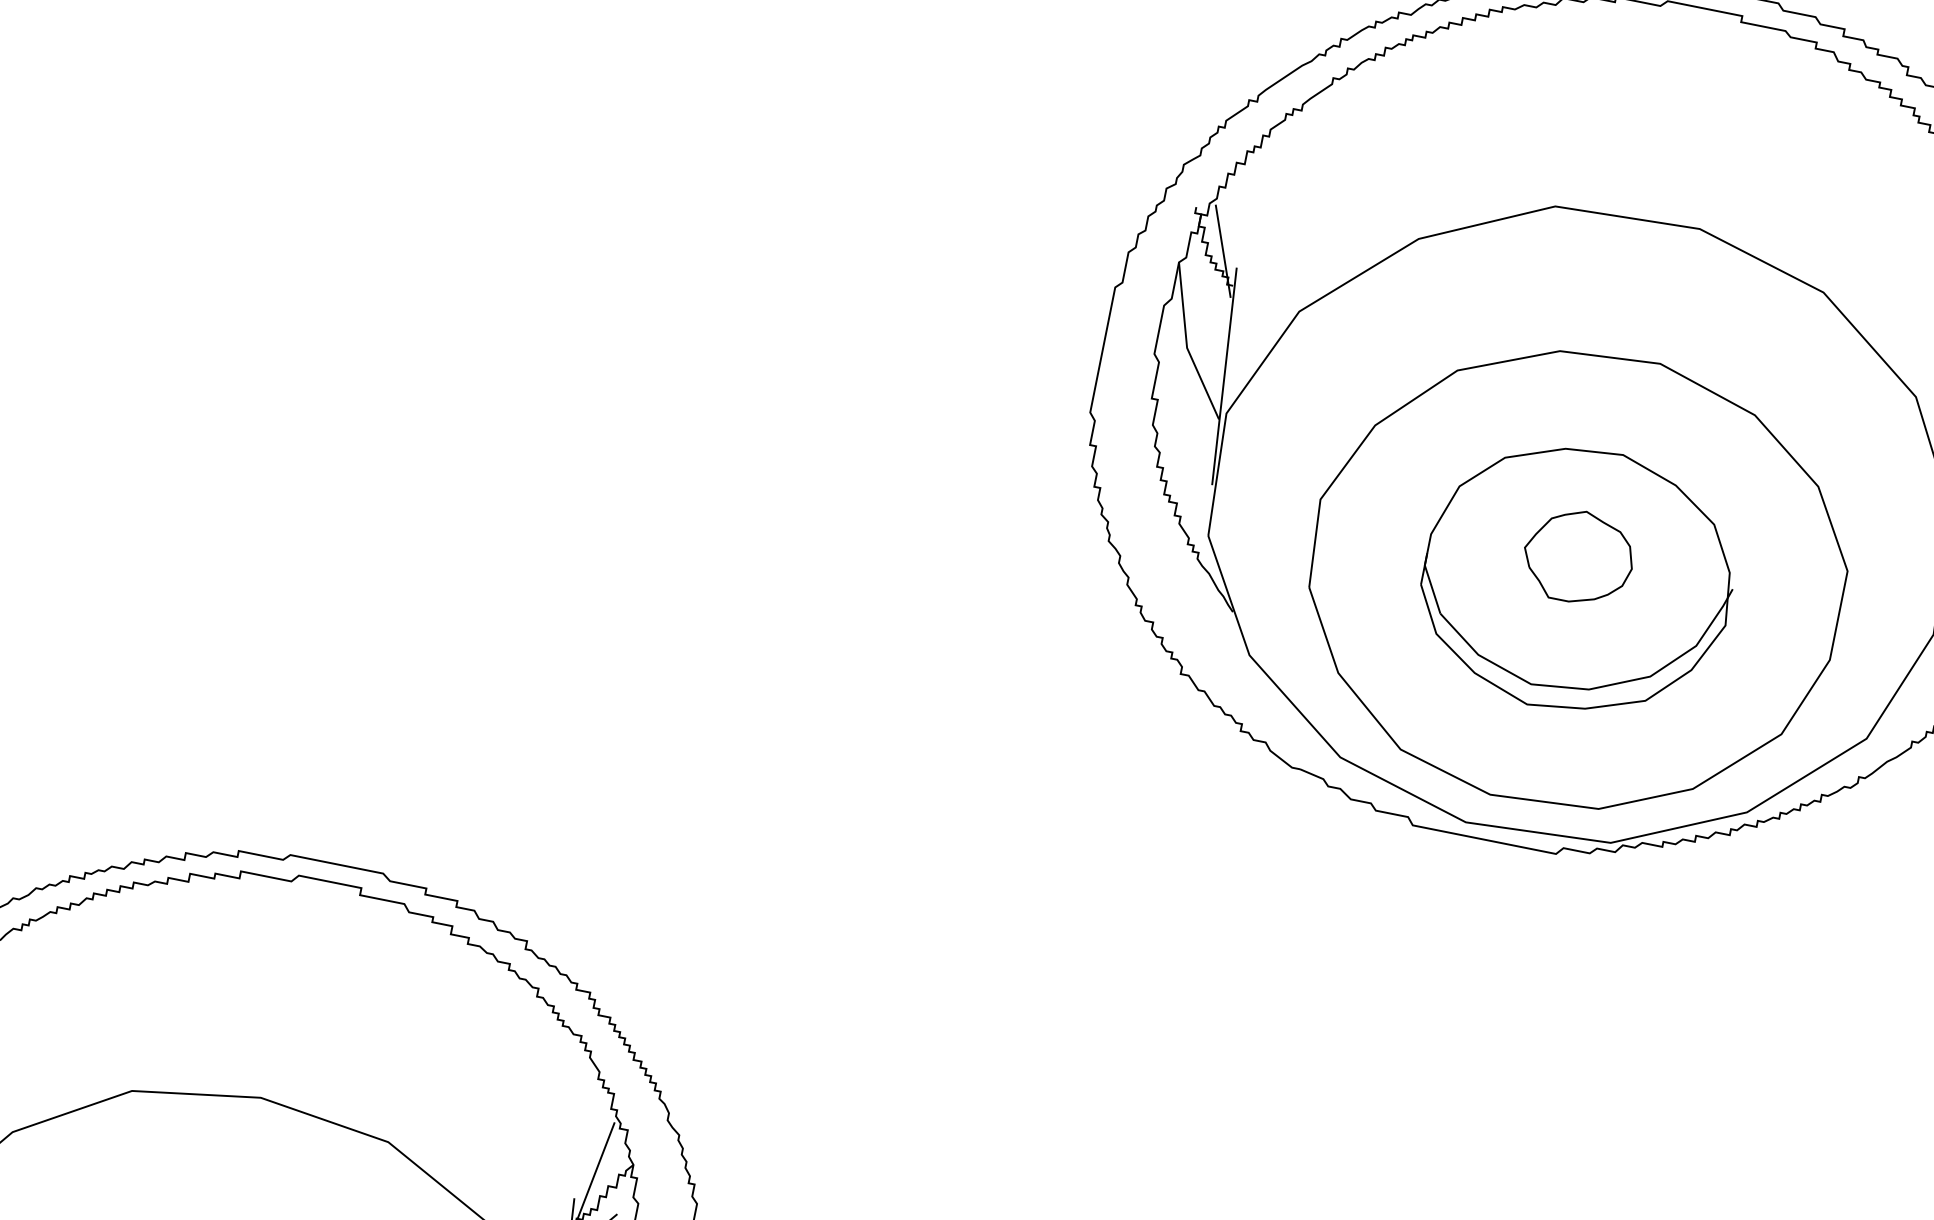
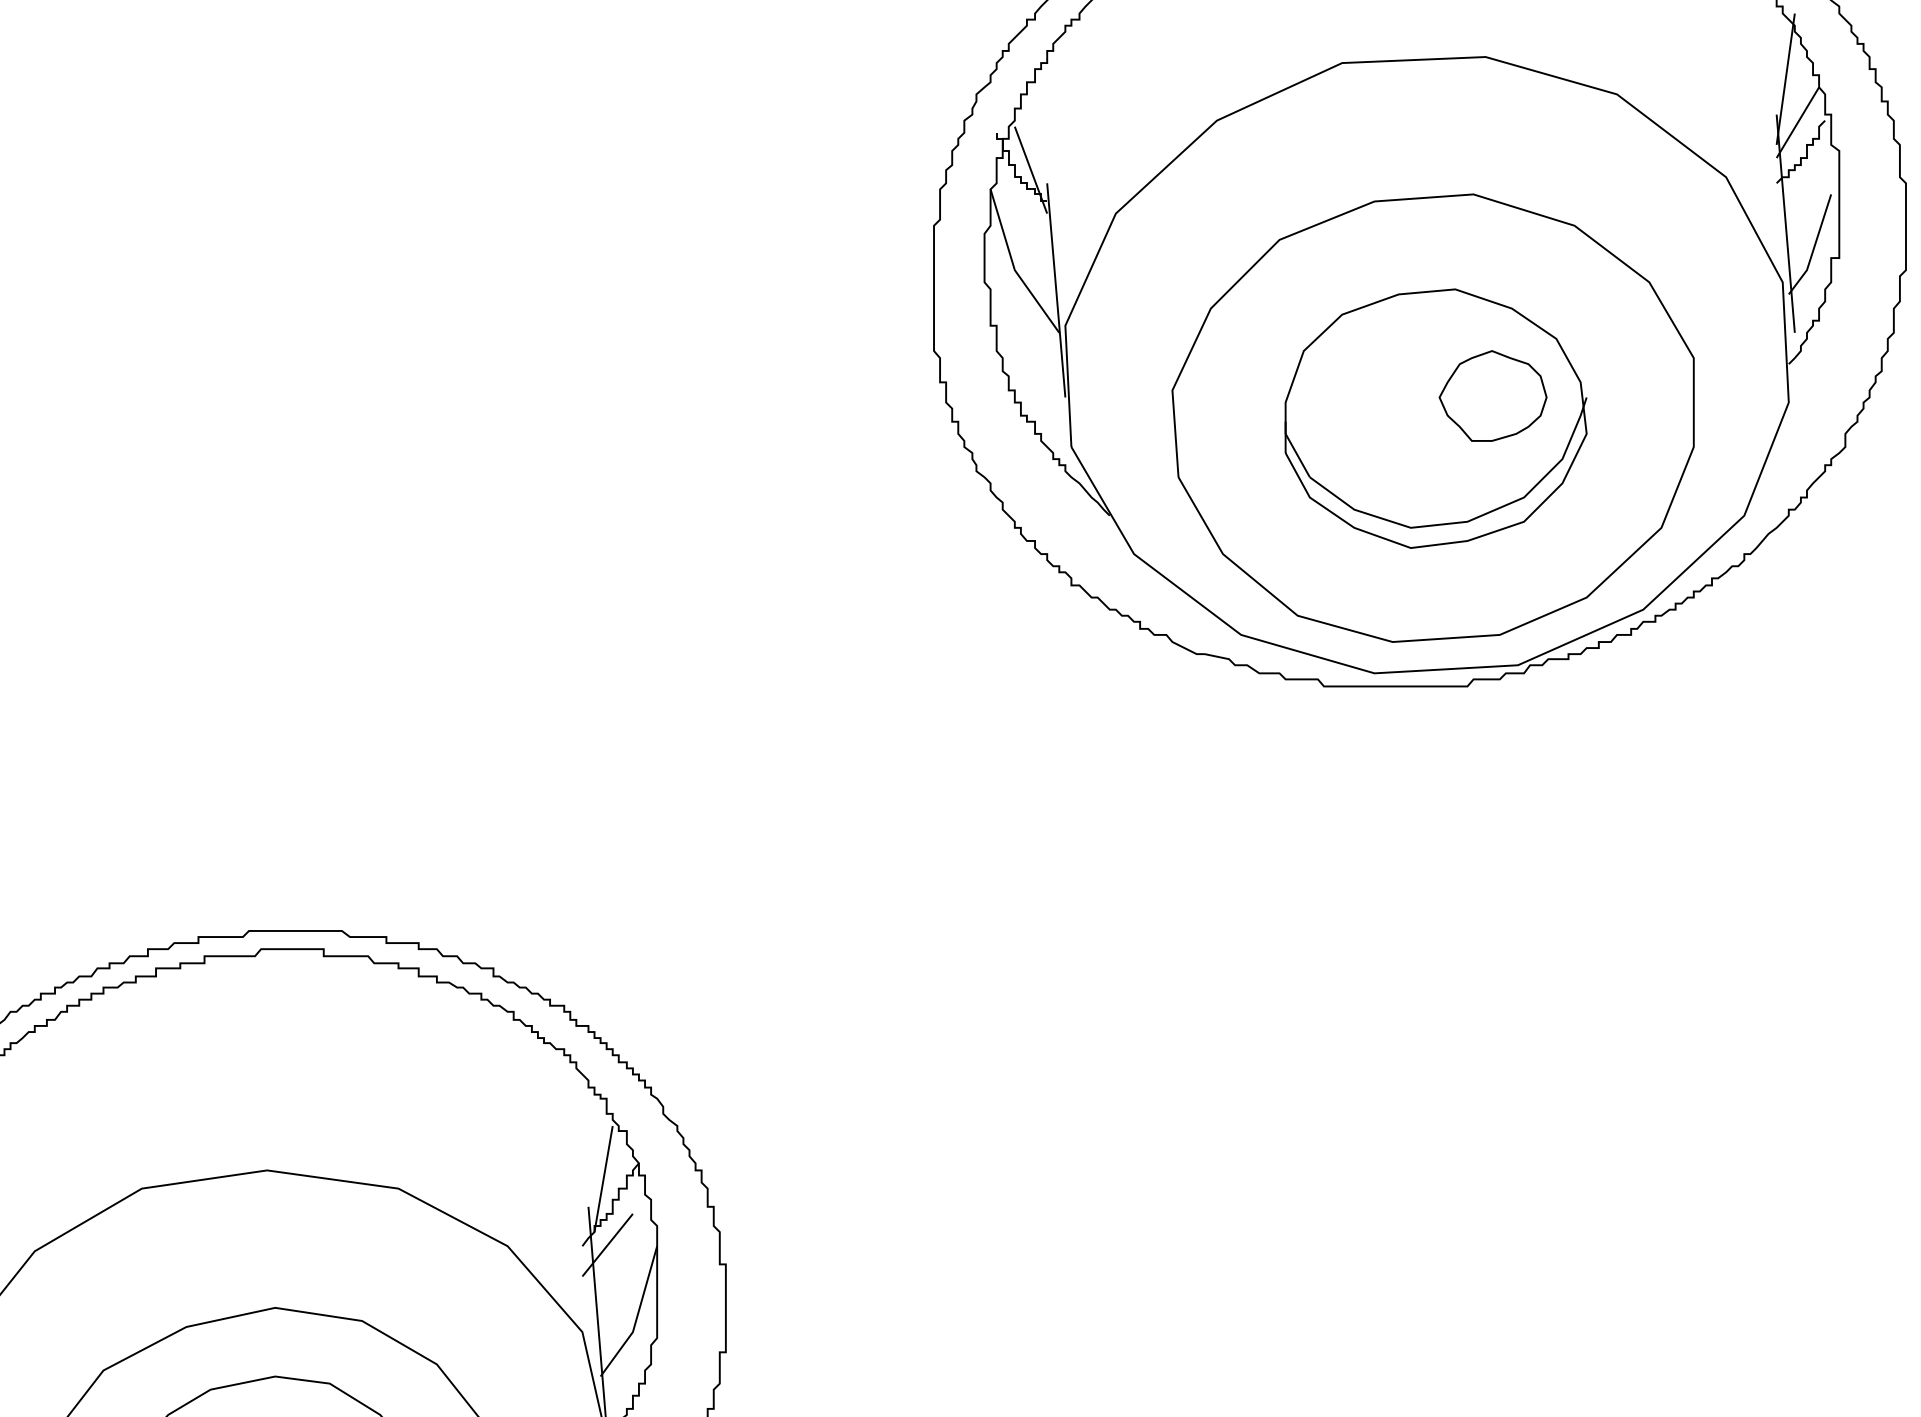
part: (1578, 556) -> (1492, 395), moved

